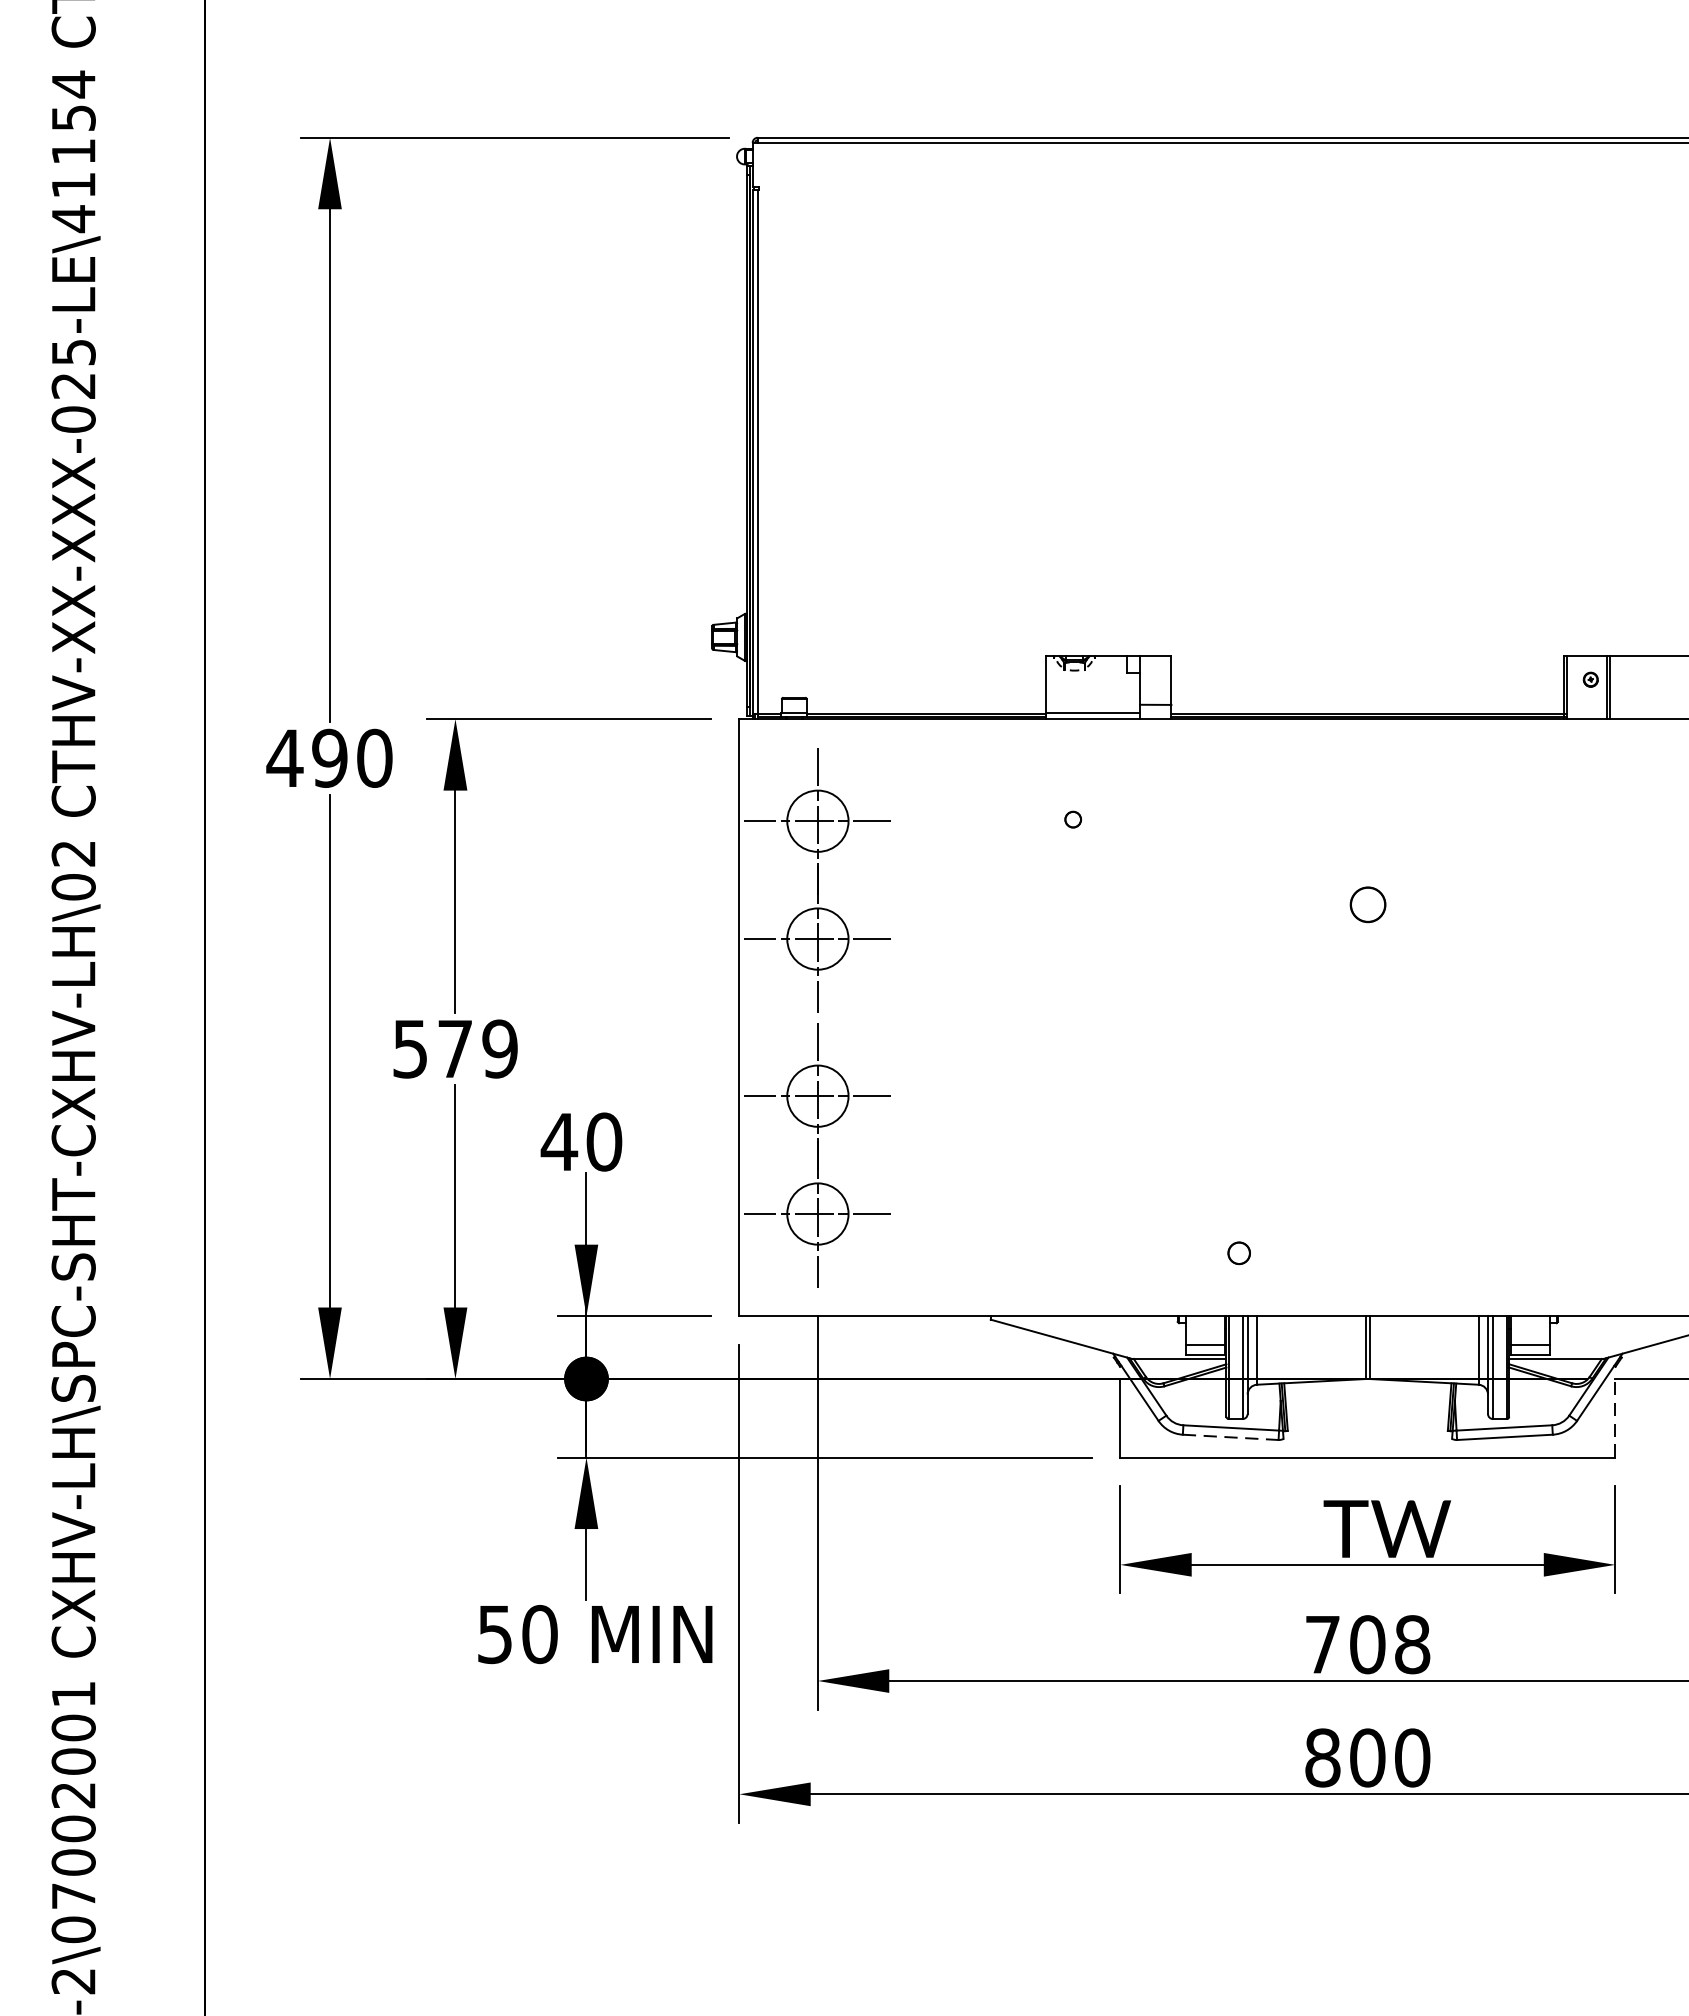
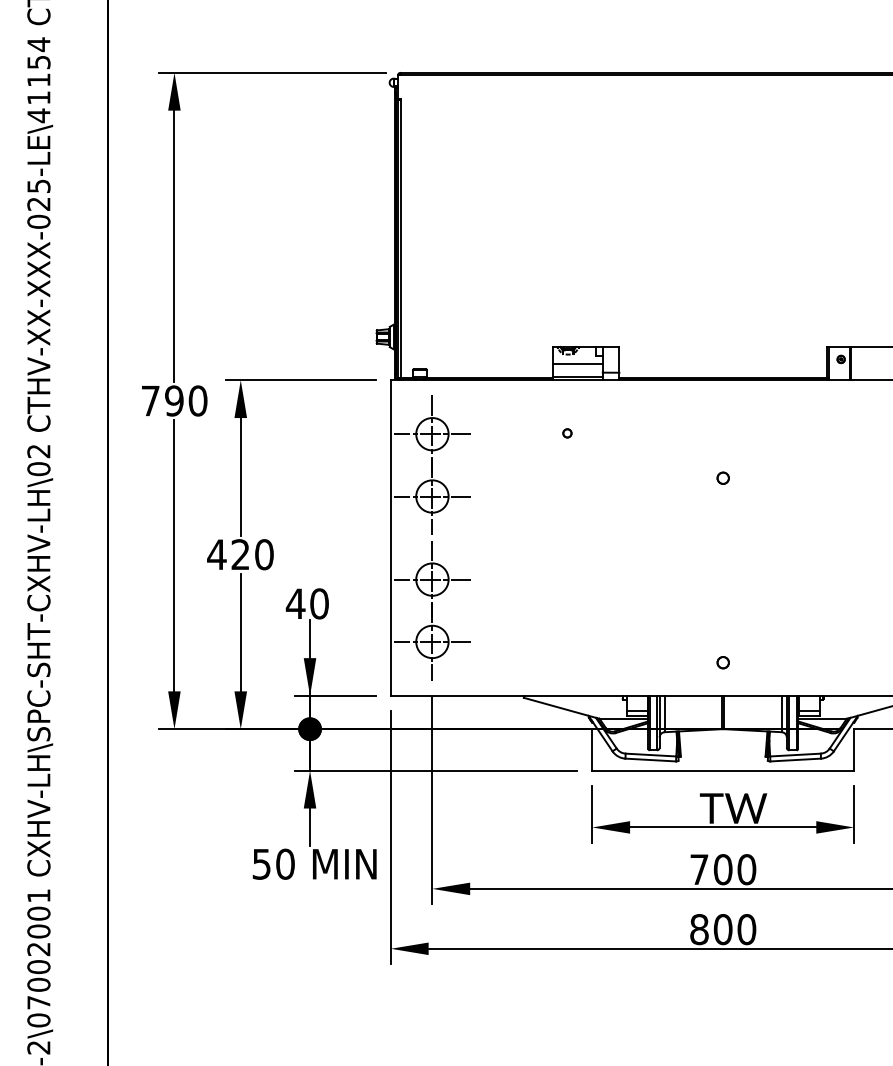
line: (1092, 687) -> (577, 363), added
text: (284, 757) -> (150, 400), 490 -> 790
circle: (1366, 903) -> (722, 477), size x0.62
text: (454, 1048) -> (240, 554), 579 -> 420
circle: (1237, 1252) -> (722, 662), moved
line: (1616, 1417) -> (854, 749), dashed -> solid
line: (1232, 1438) -> (651, 760), dashed -> solid
text: (1411, 1644) -> (746, 869), 708 -> 700

